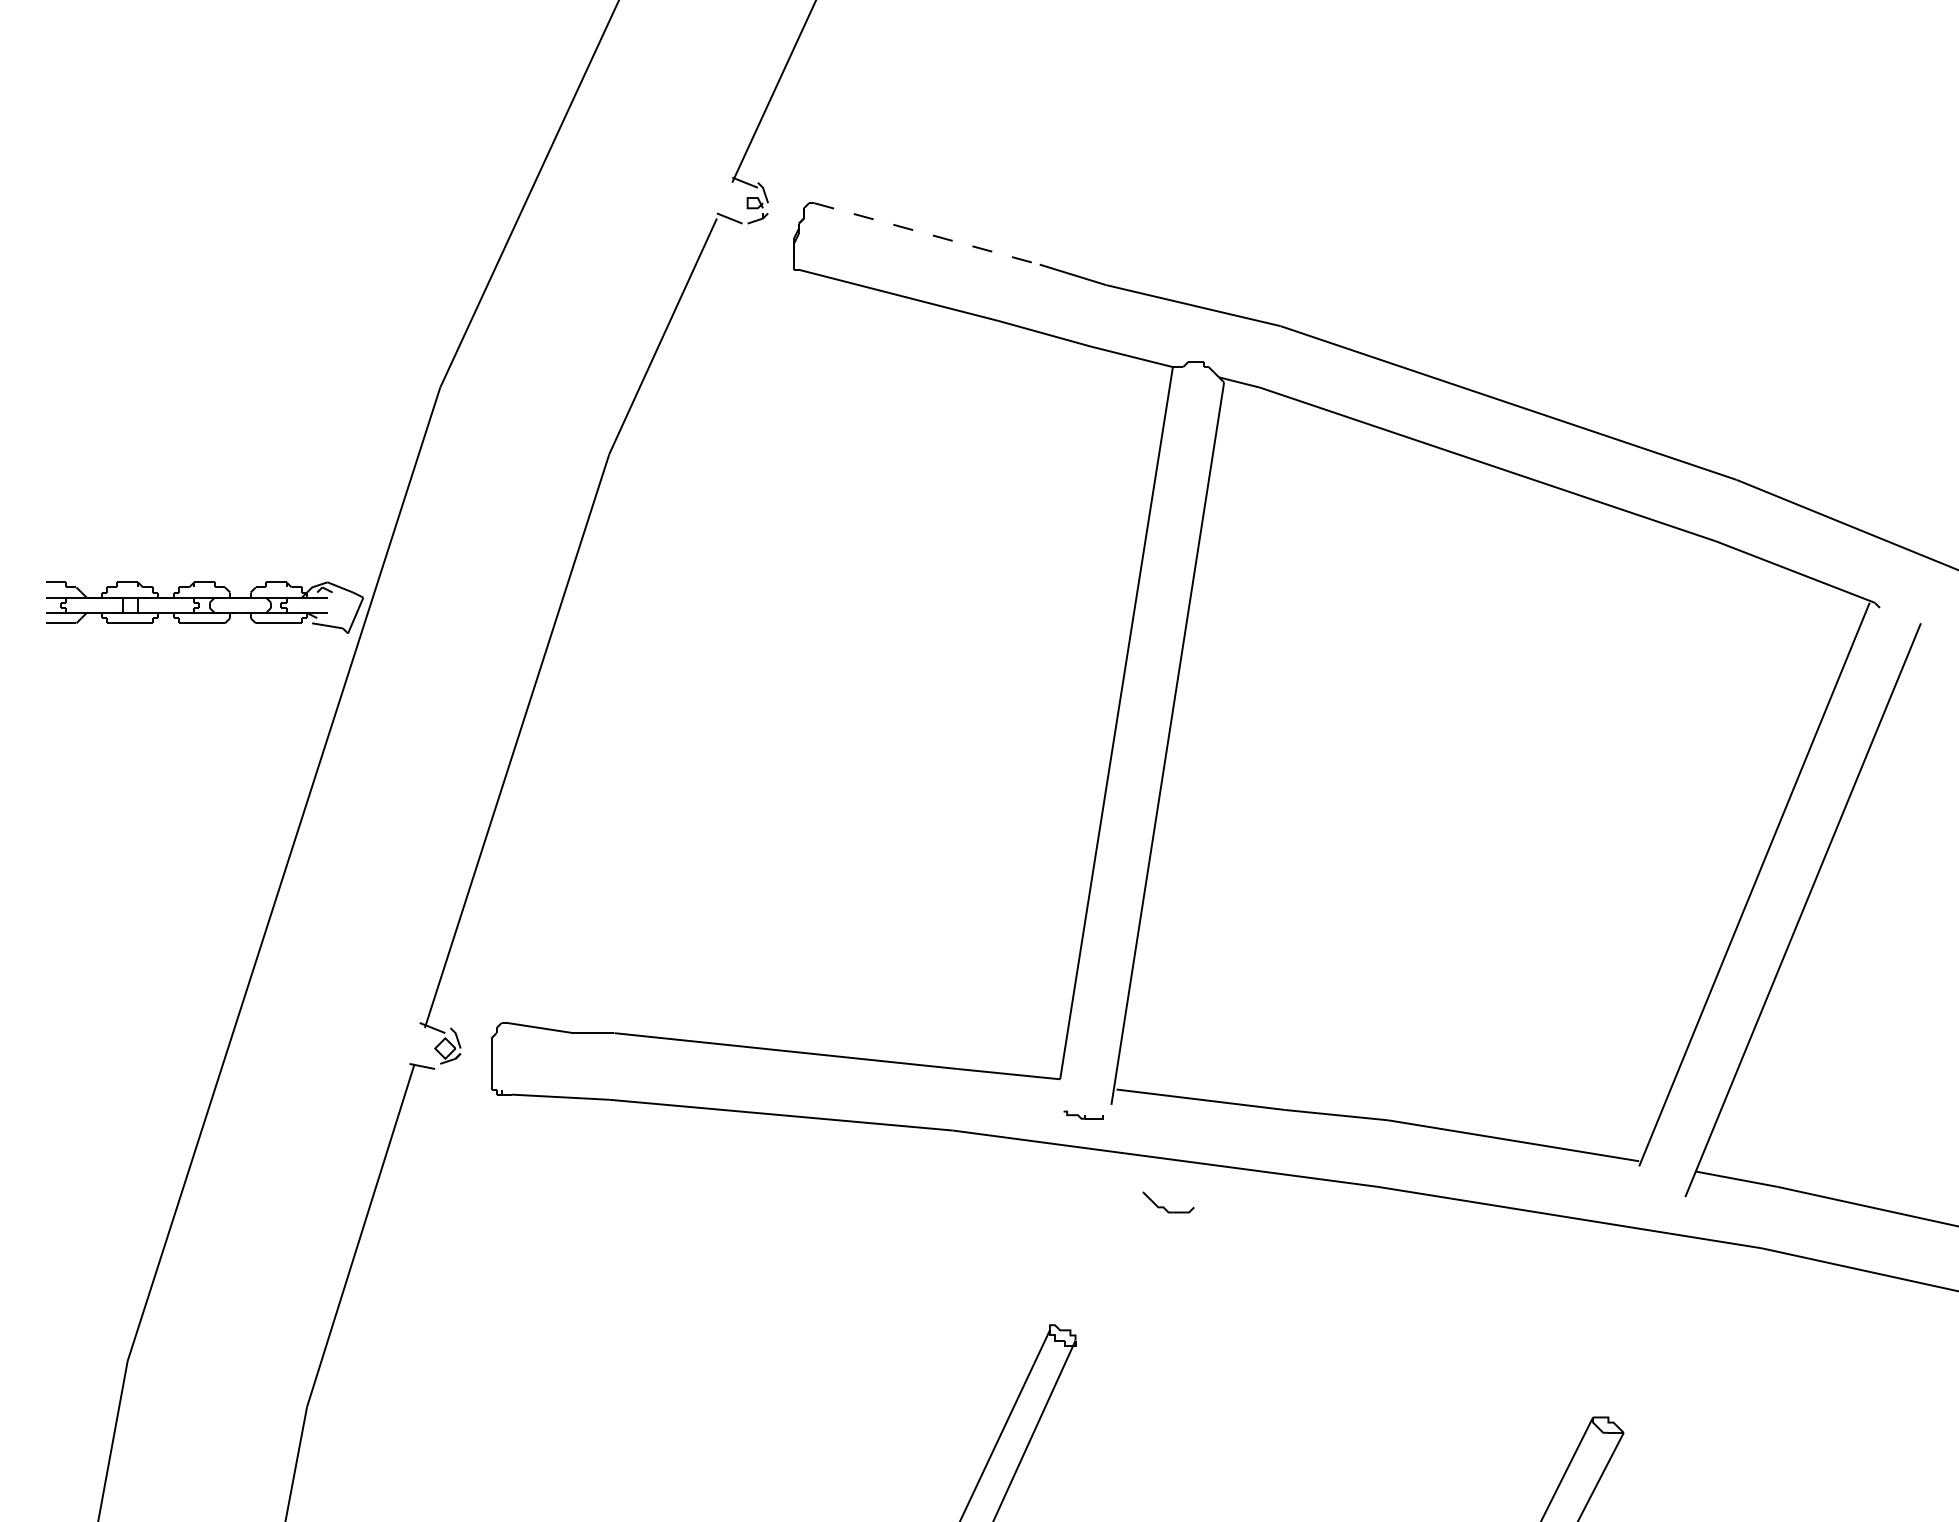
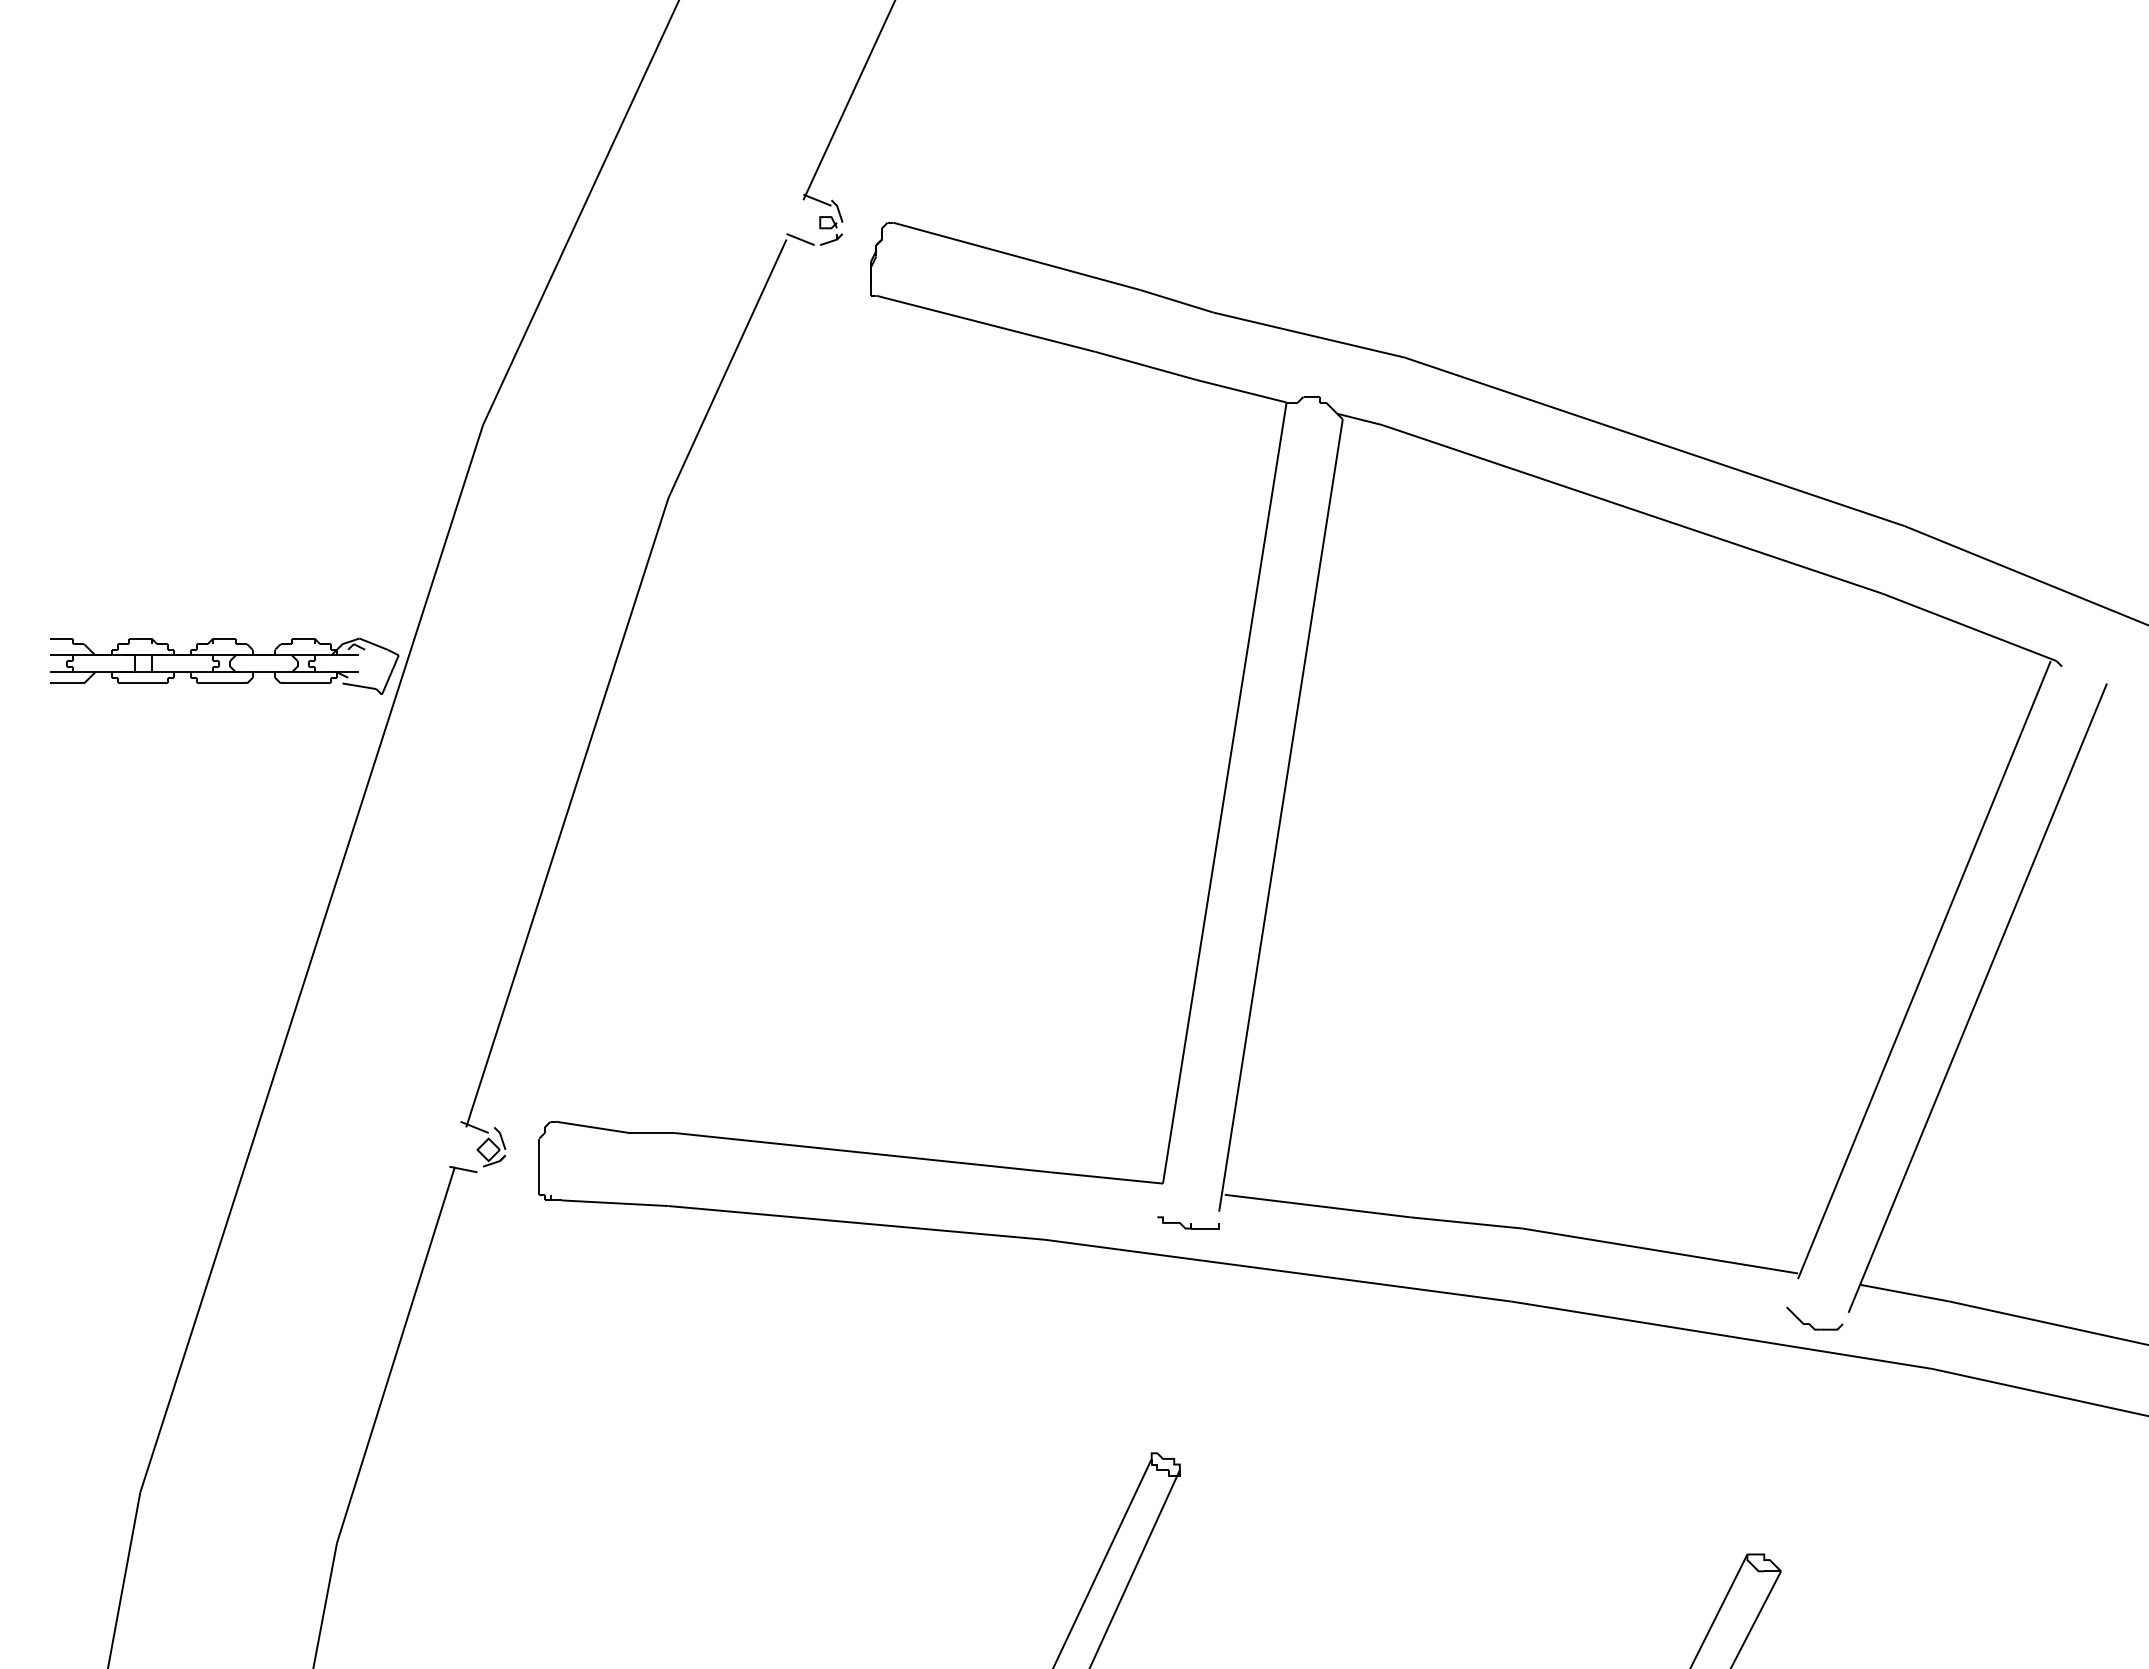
line: (927, 233) -> (1017, 256), dashed -> solid
part: (1083, 1114) -> (1188, 1222), size x1.43
part: (1164, 1206) -> (1810, 1323), moved

